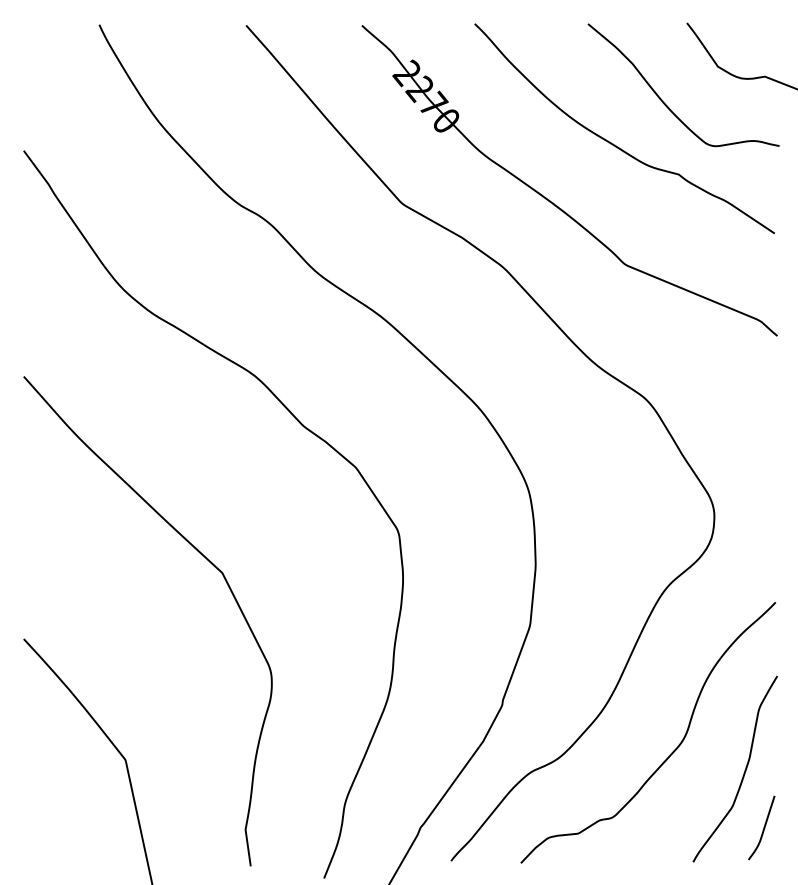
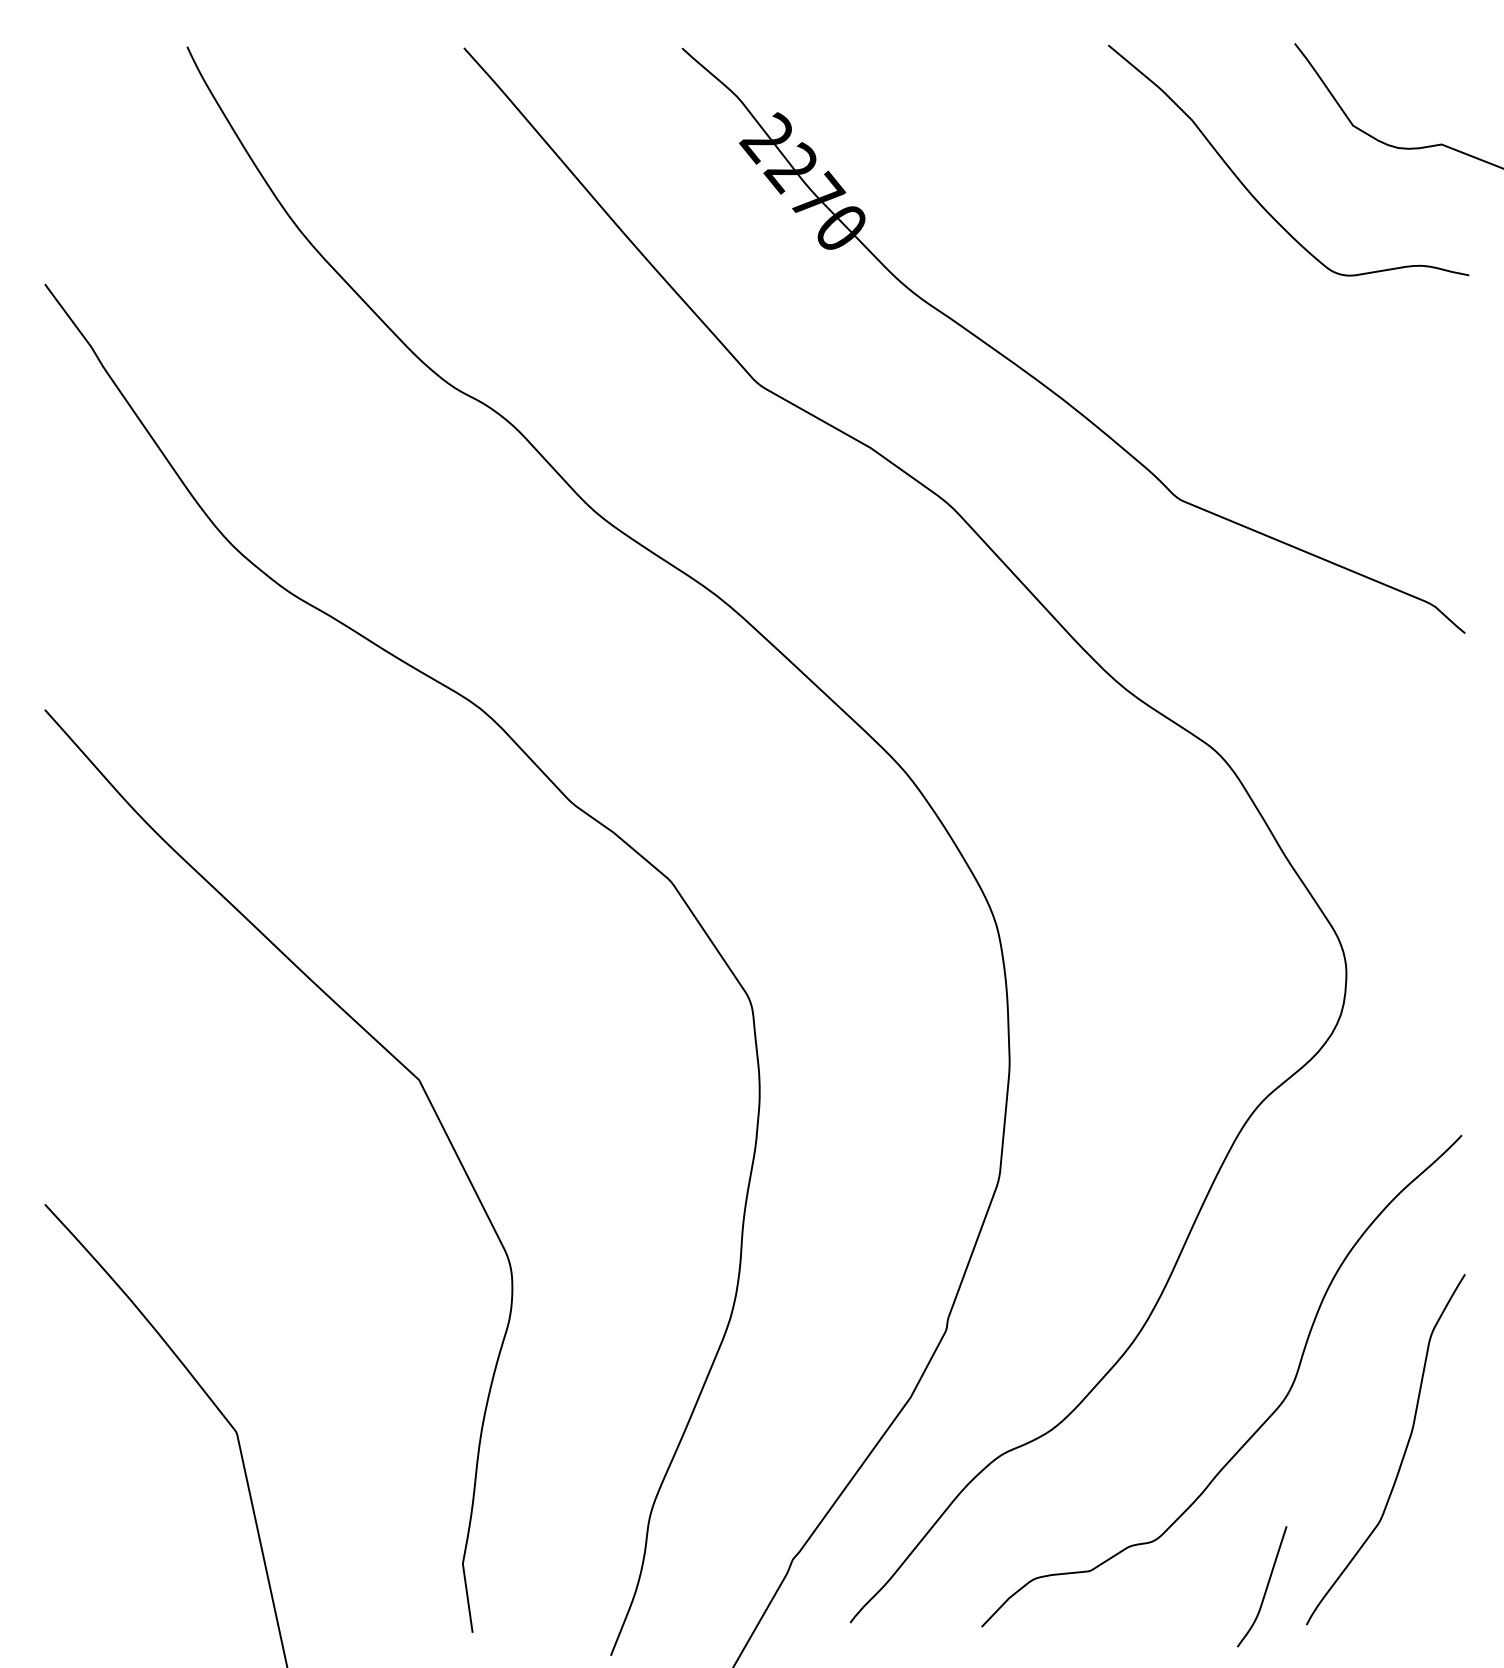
curve: (613, 143) -> (1156, 270), removed
curve: (763, 827) -> (1265, 1585), moved

